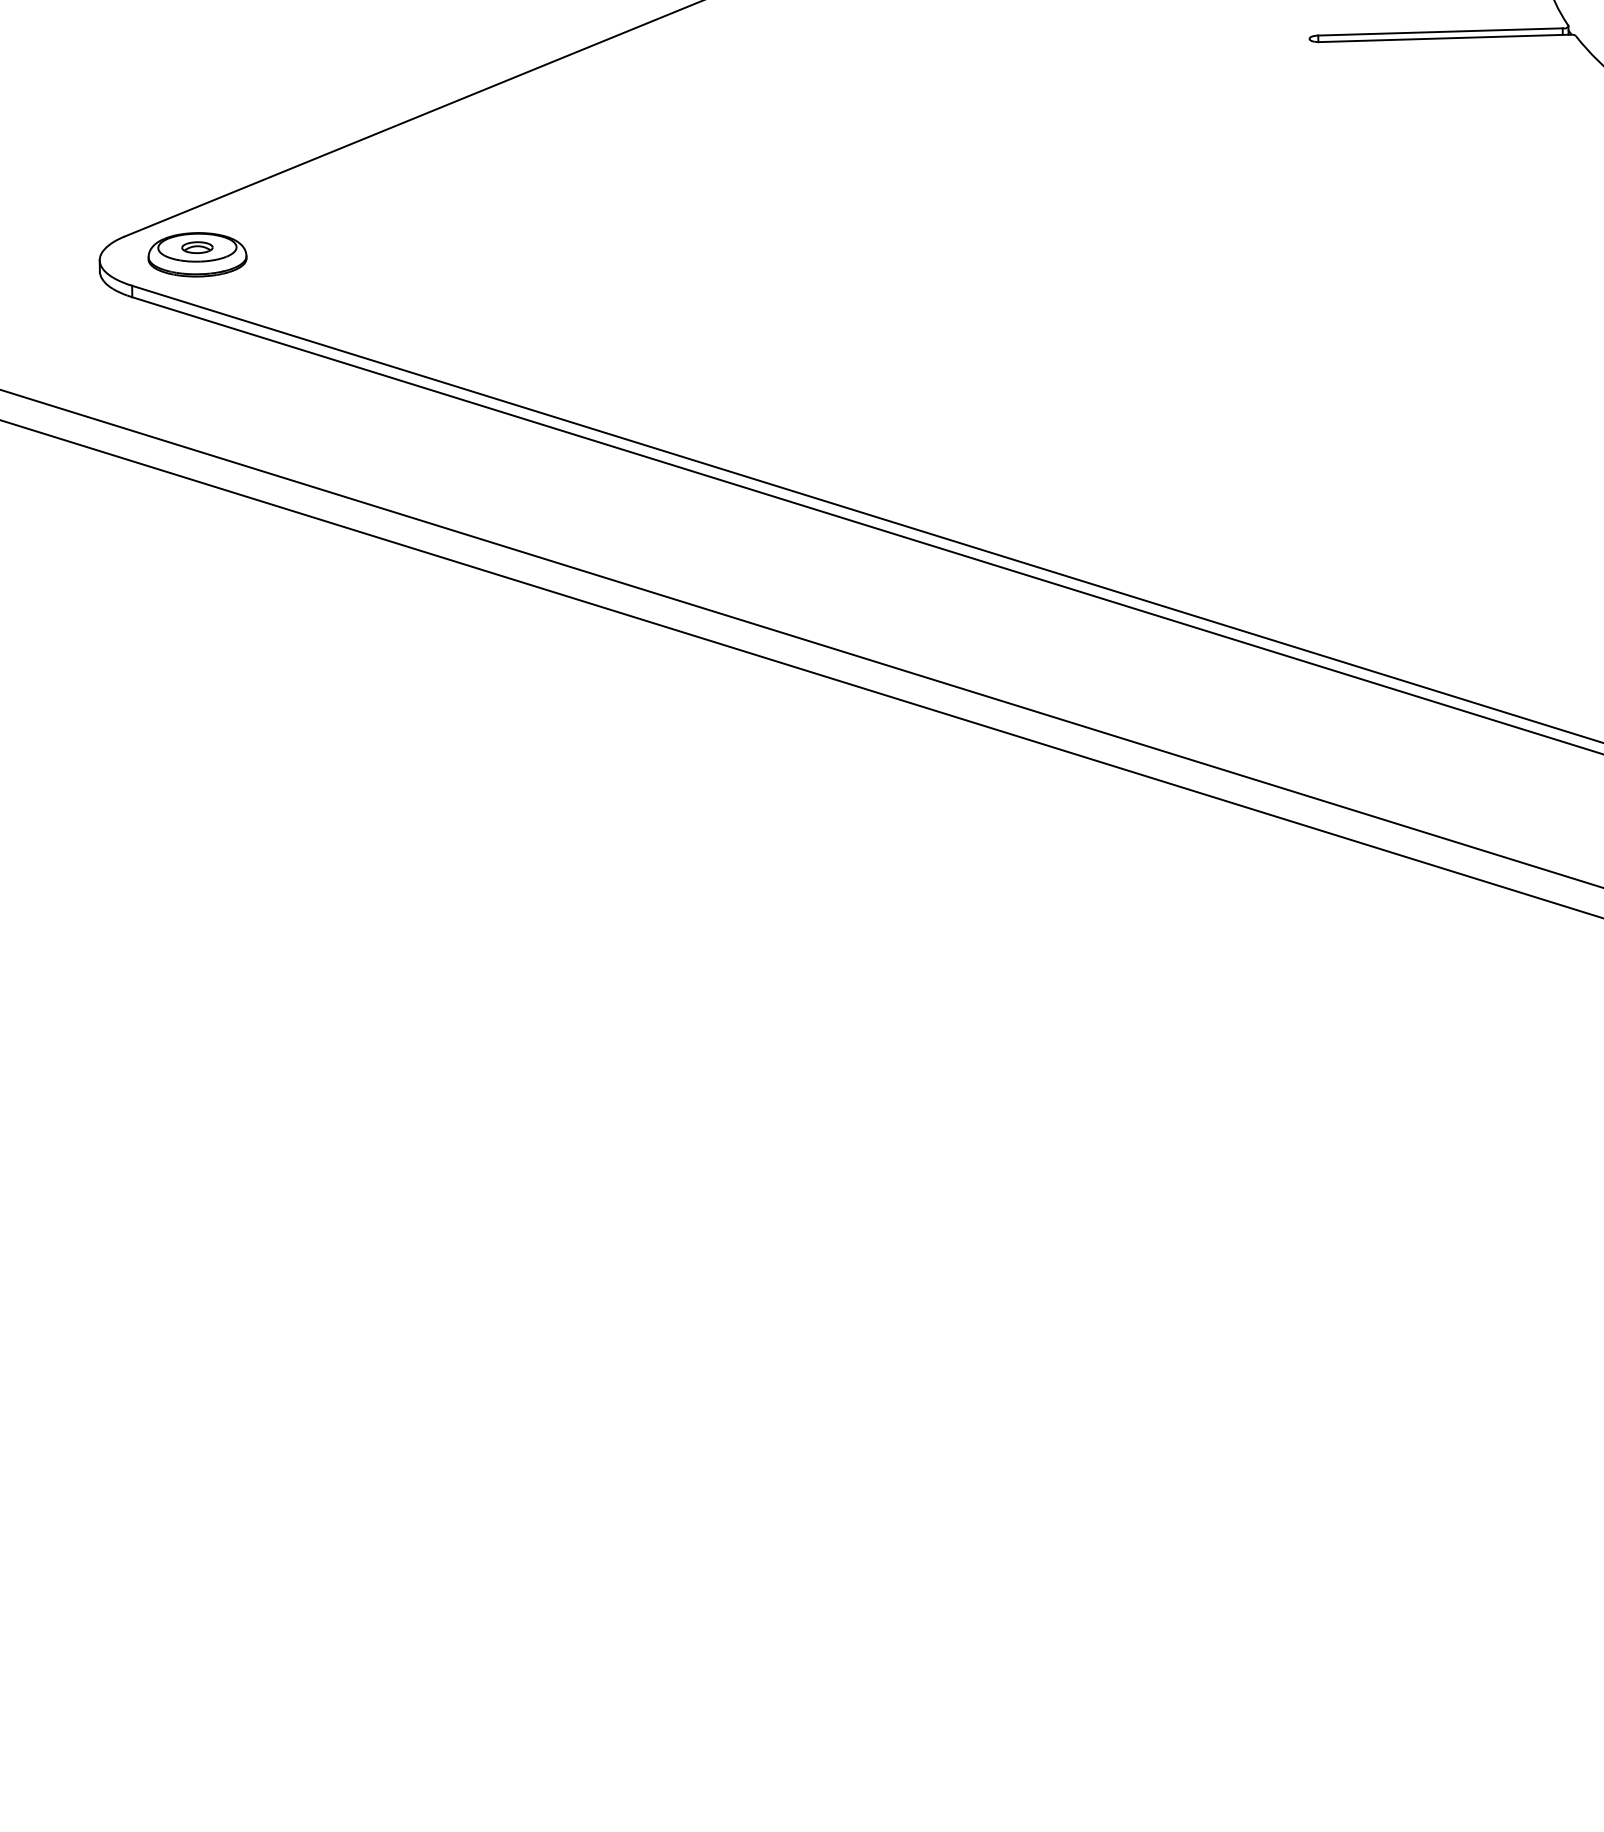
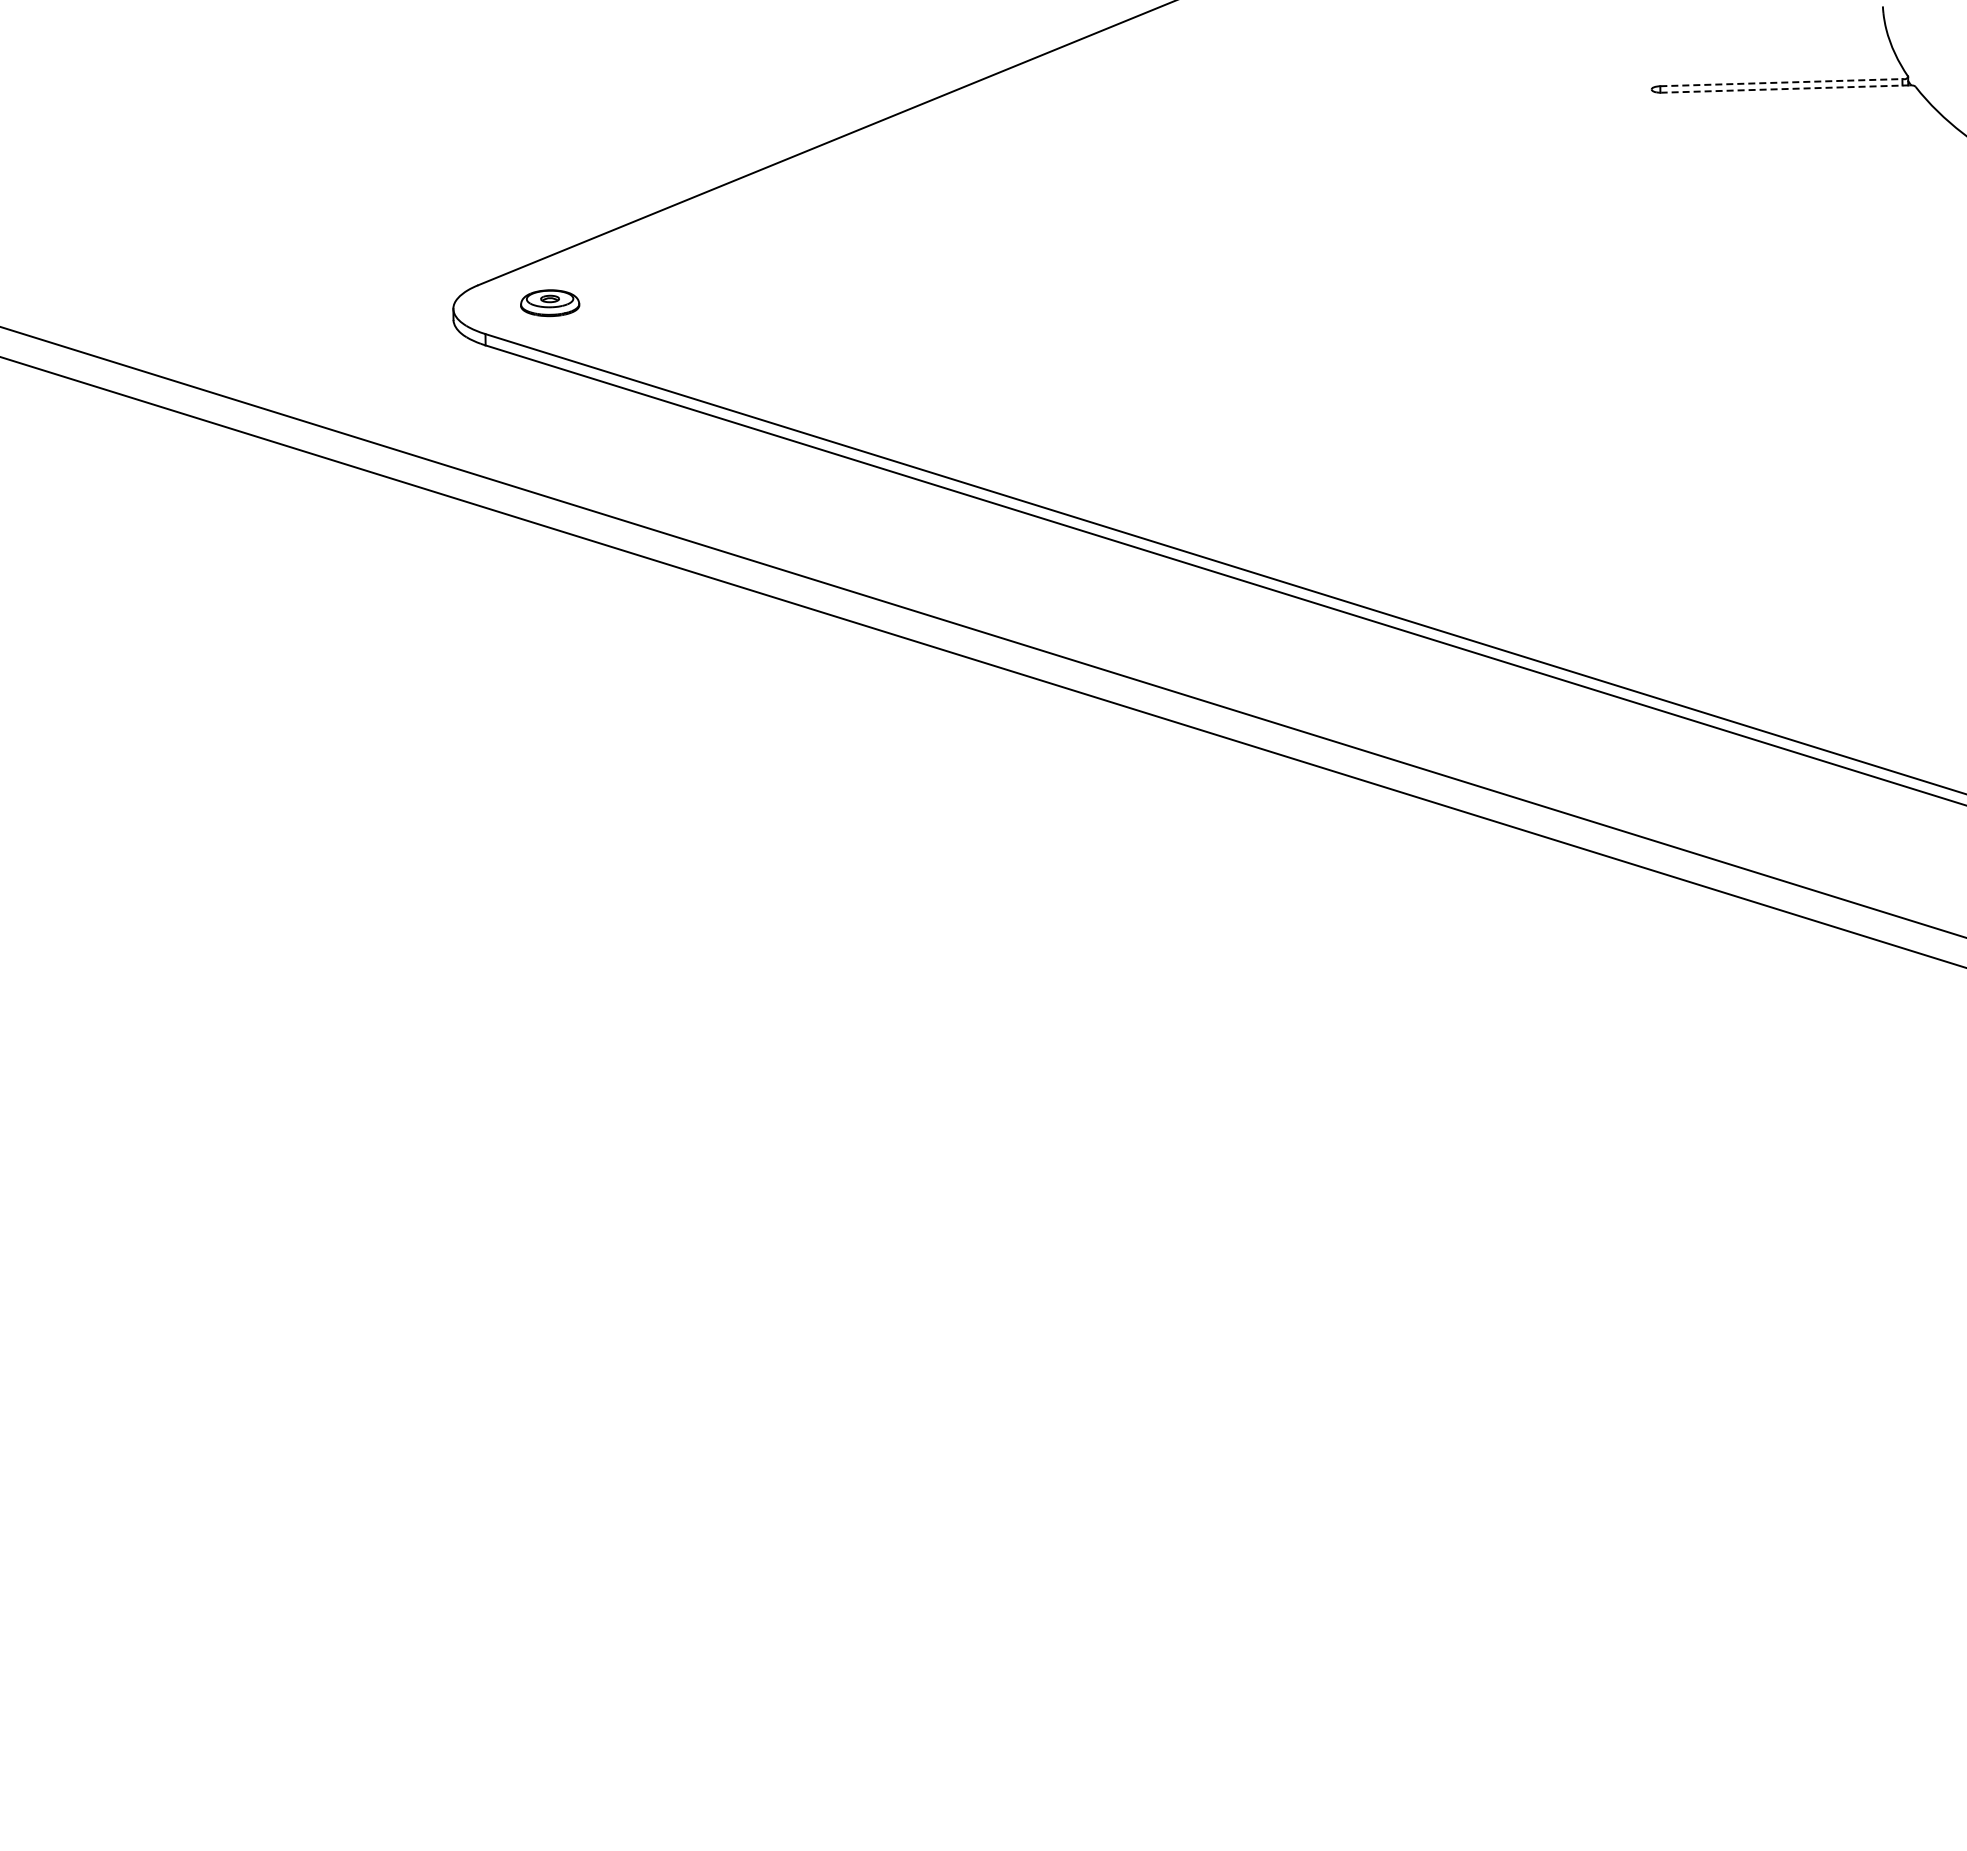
line: (1440, 31) -> (1781, 82), solid -> dashed
line: (1443, 38) -> (1784, 89), solid -> dashed
part: (196, 253) -> (549, 302), size x0.6

